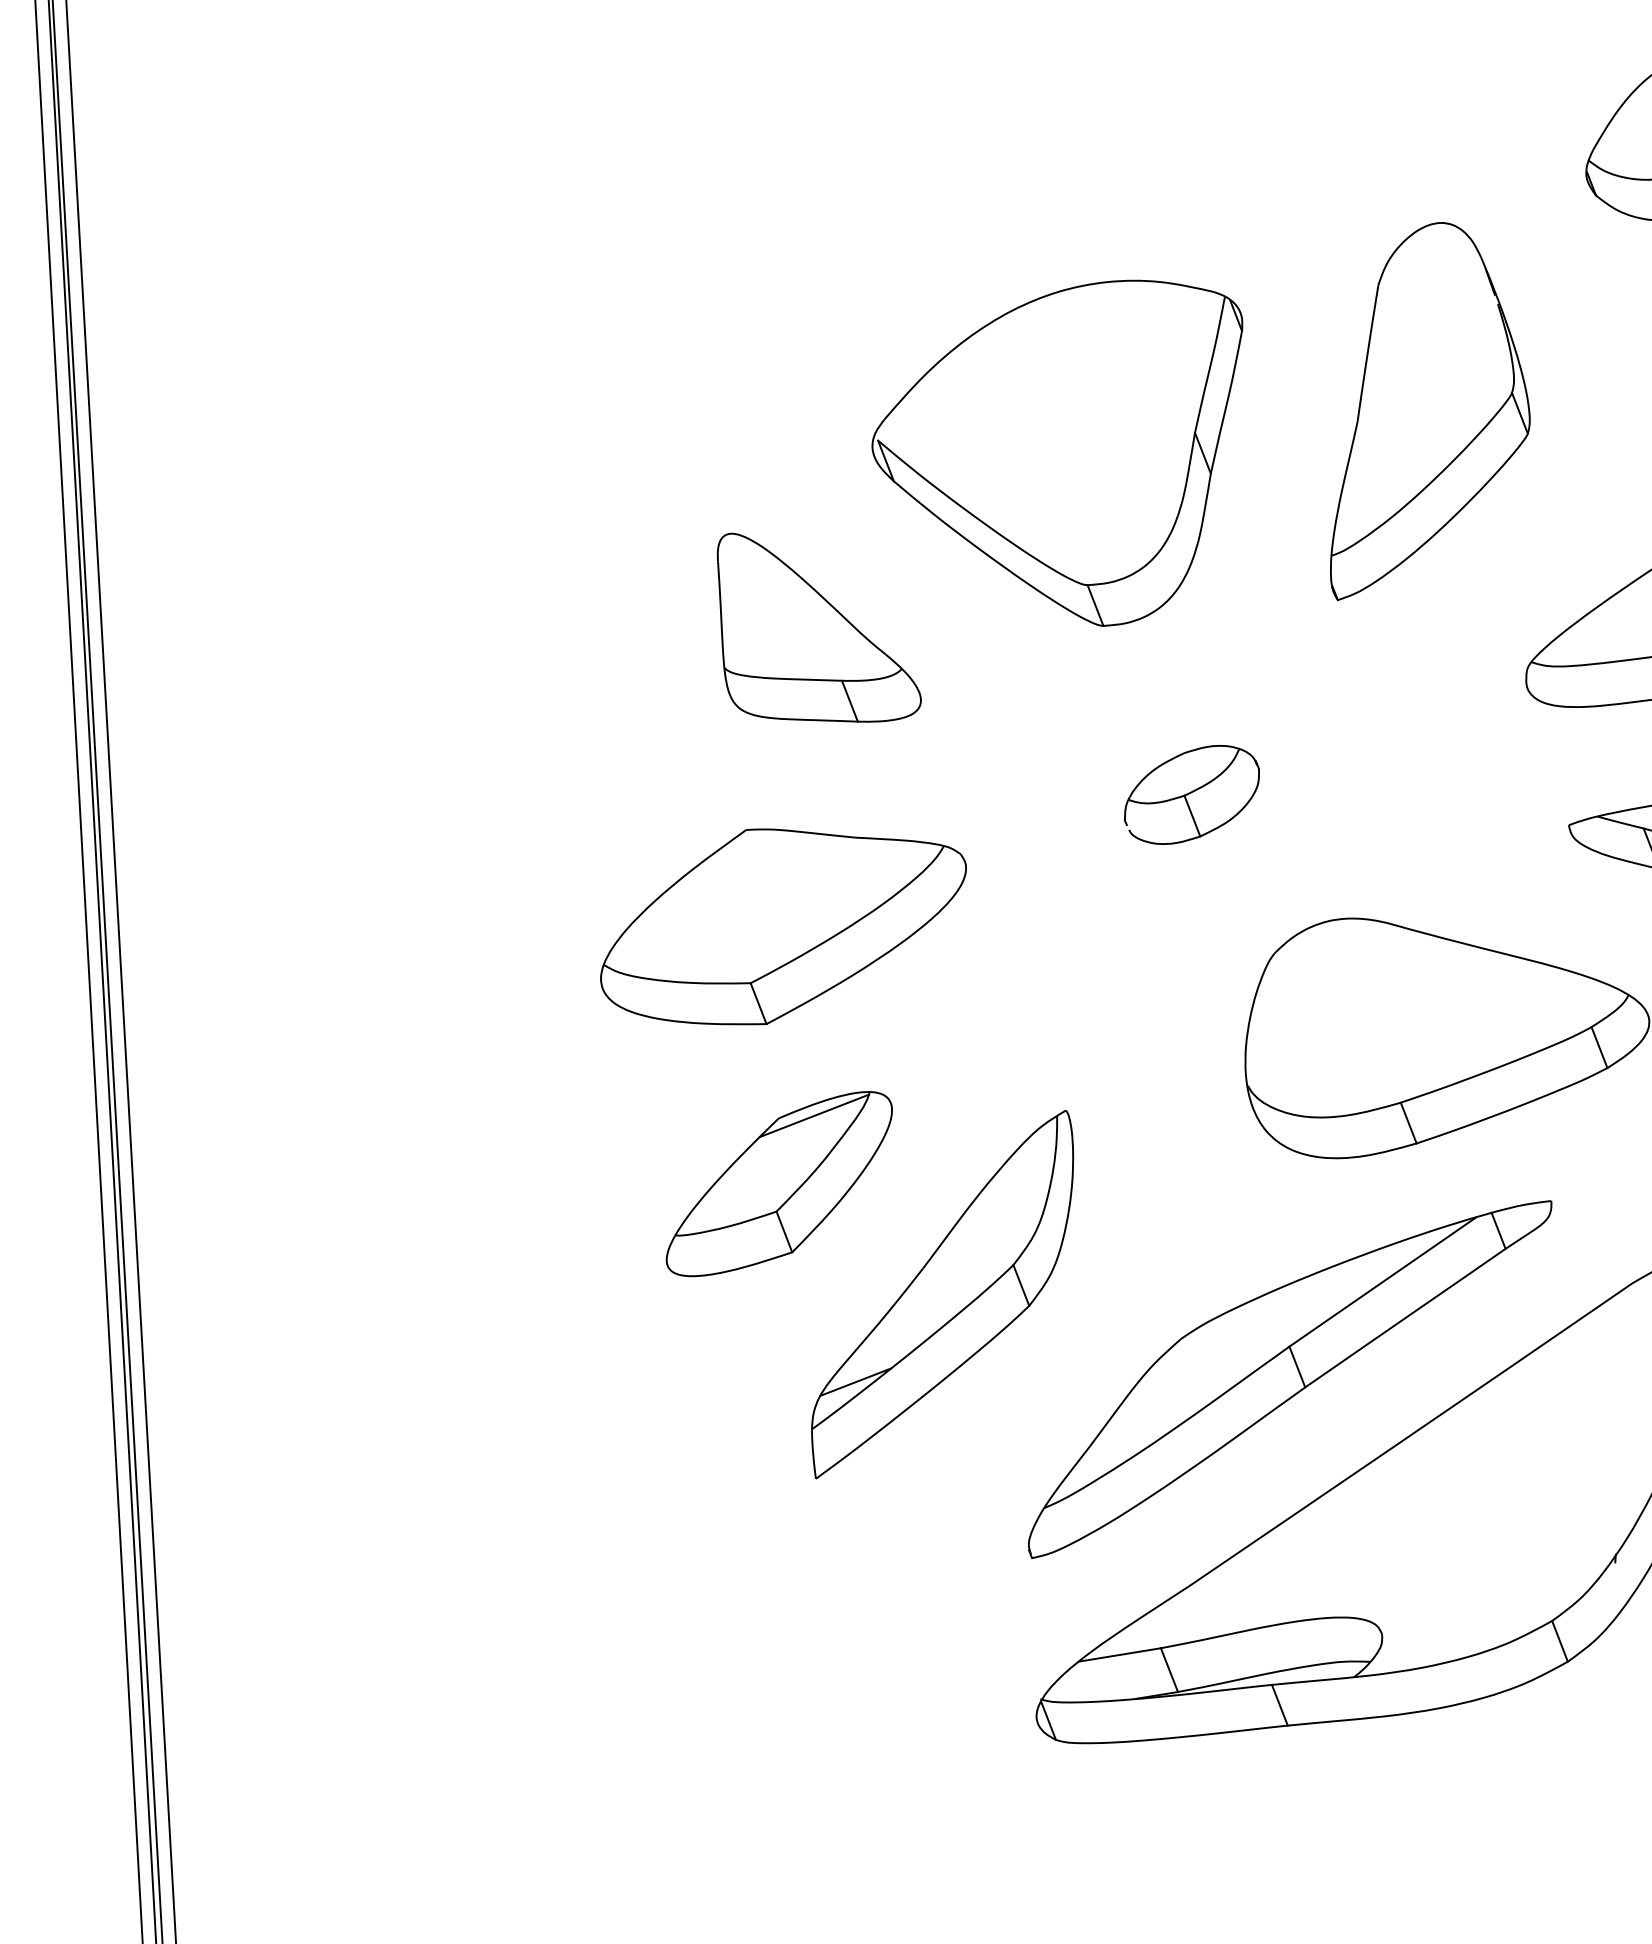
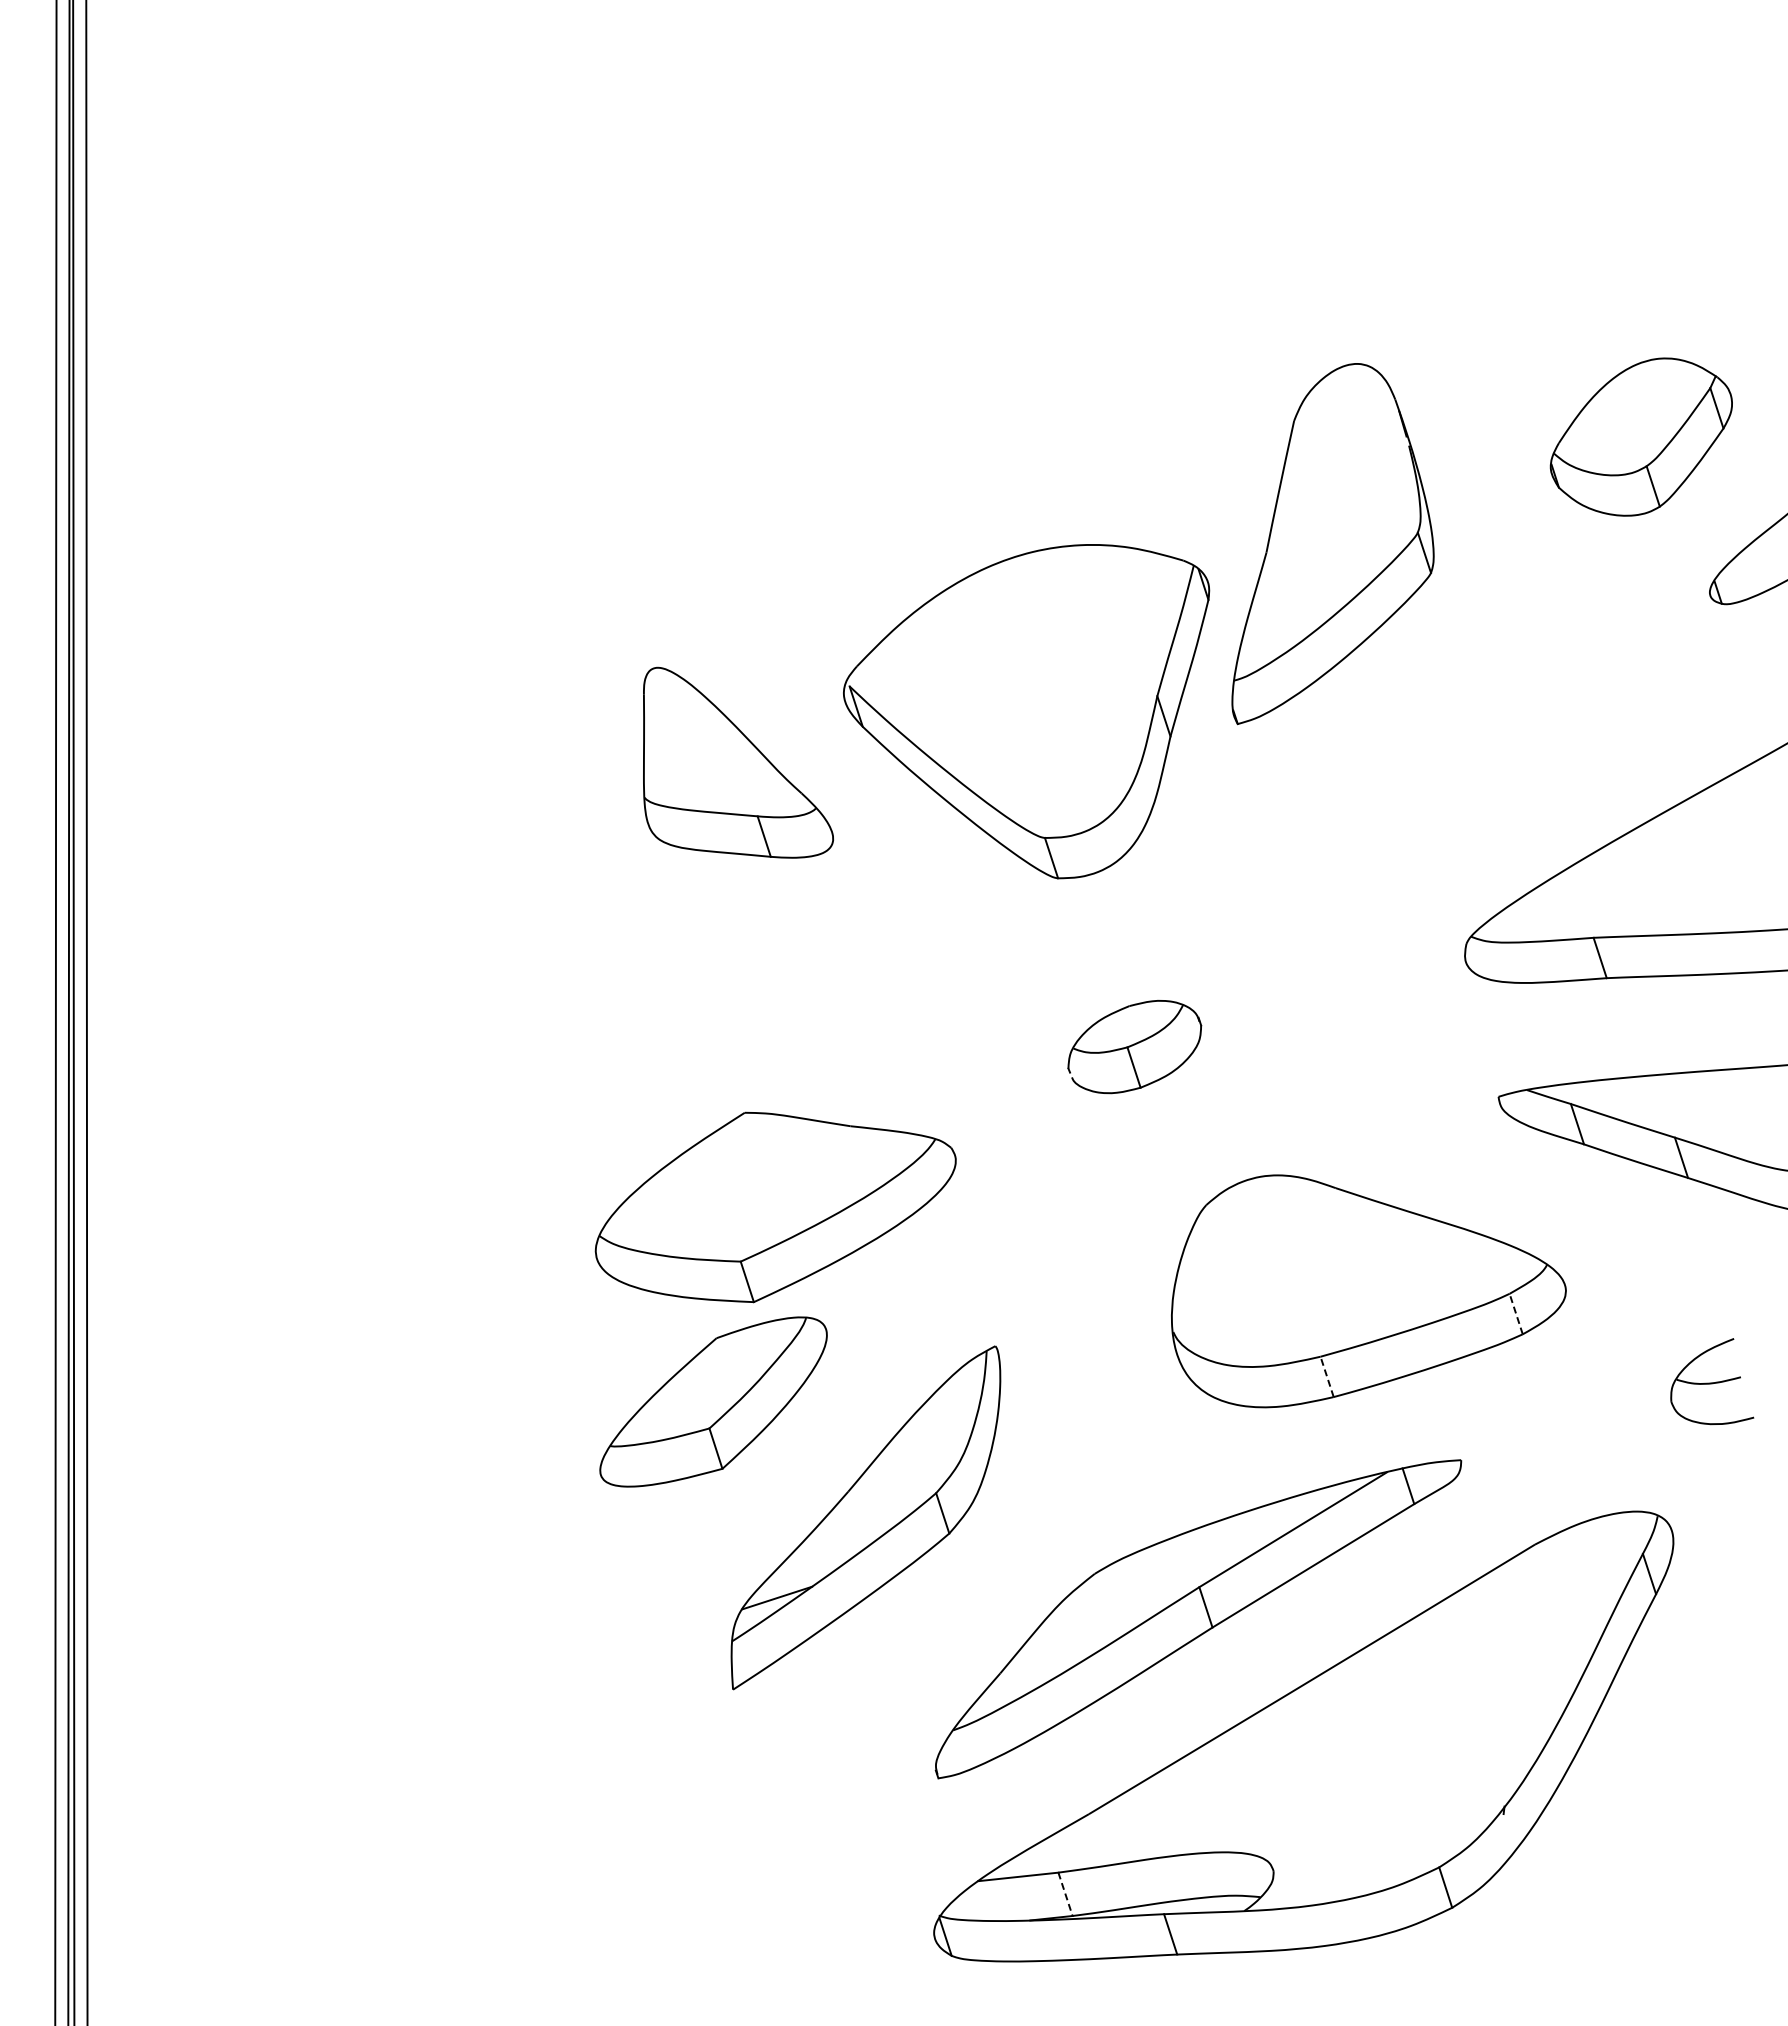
part: (1424, 410) -> (1332, 544), moved
part: (819, 626) -> (738, 762), moved
part: (783, 925) -> (775, 1207), moved
line: (1599, 1047) -> (1516, 1313), solid -> dashed
line: (814, 1115) -> (751, 1337), removed
line: (1408, 1122) -> (1326, 1376), solid -> dashed
line: (1169, 1670) -> (1065, 1894), solid -> dashed

